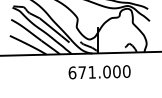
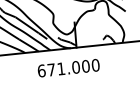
text: (99, 72) -> (68, 68), moved

